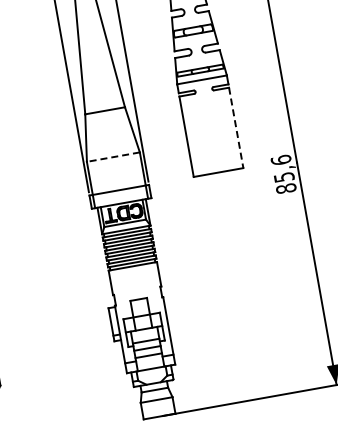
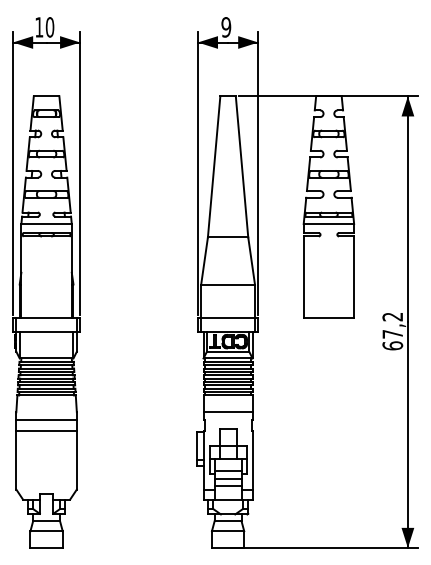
line: (236, 128) -> (354, 277), dashed -> solid
line: (113, 157) -> (228, 284), dashed -> solid
text: (283, 174) -> (392, 331), 85,6 -> 67,2
line: (135, 283) -> (227, 412), added

